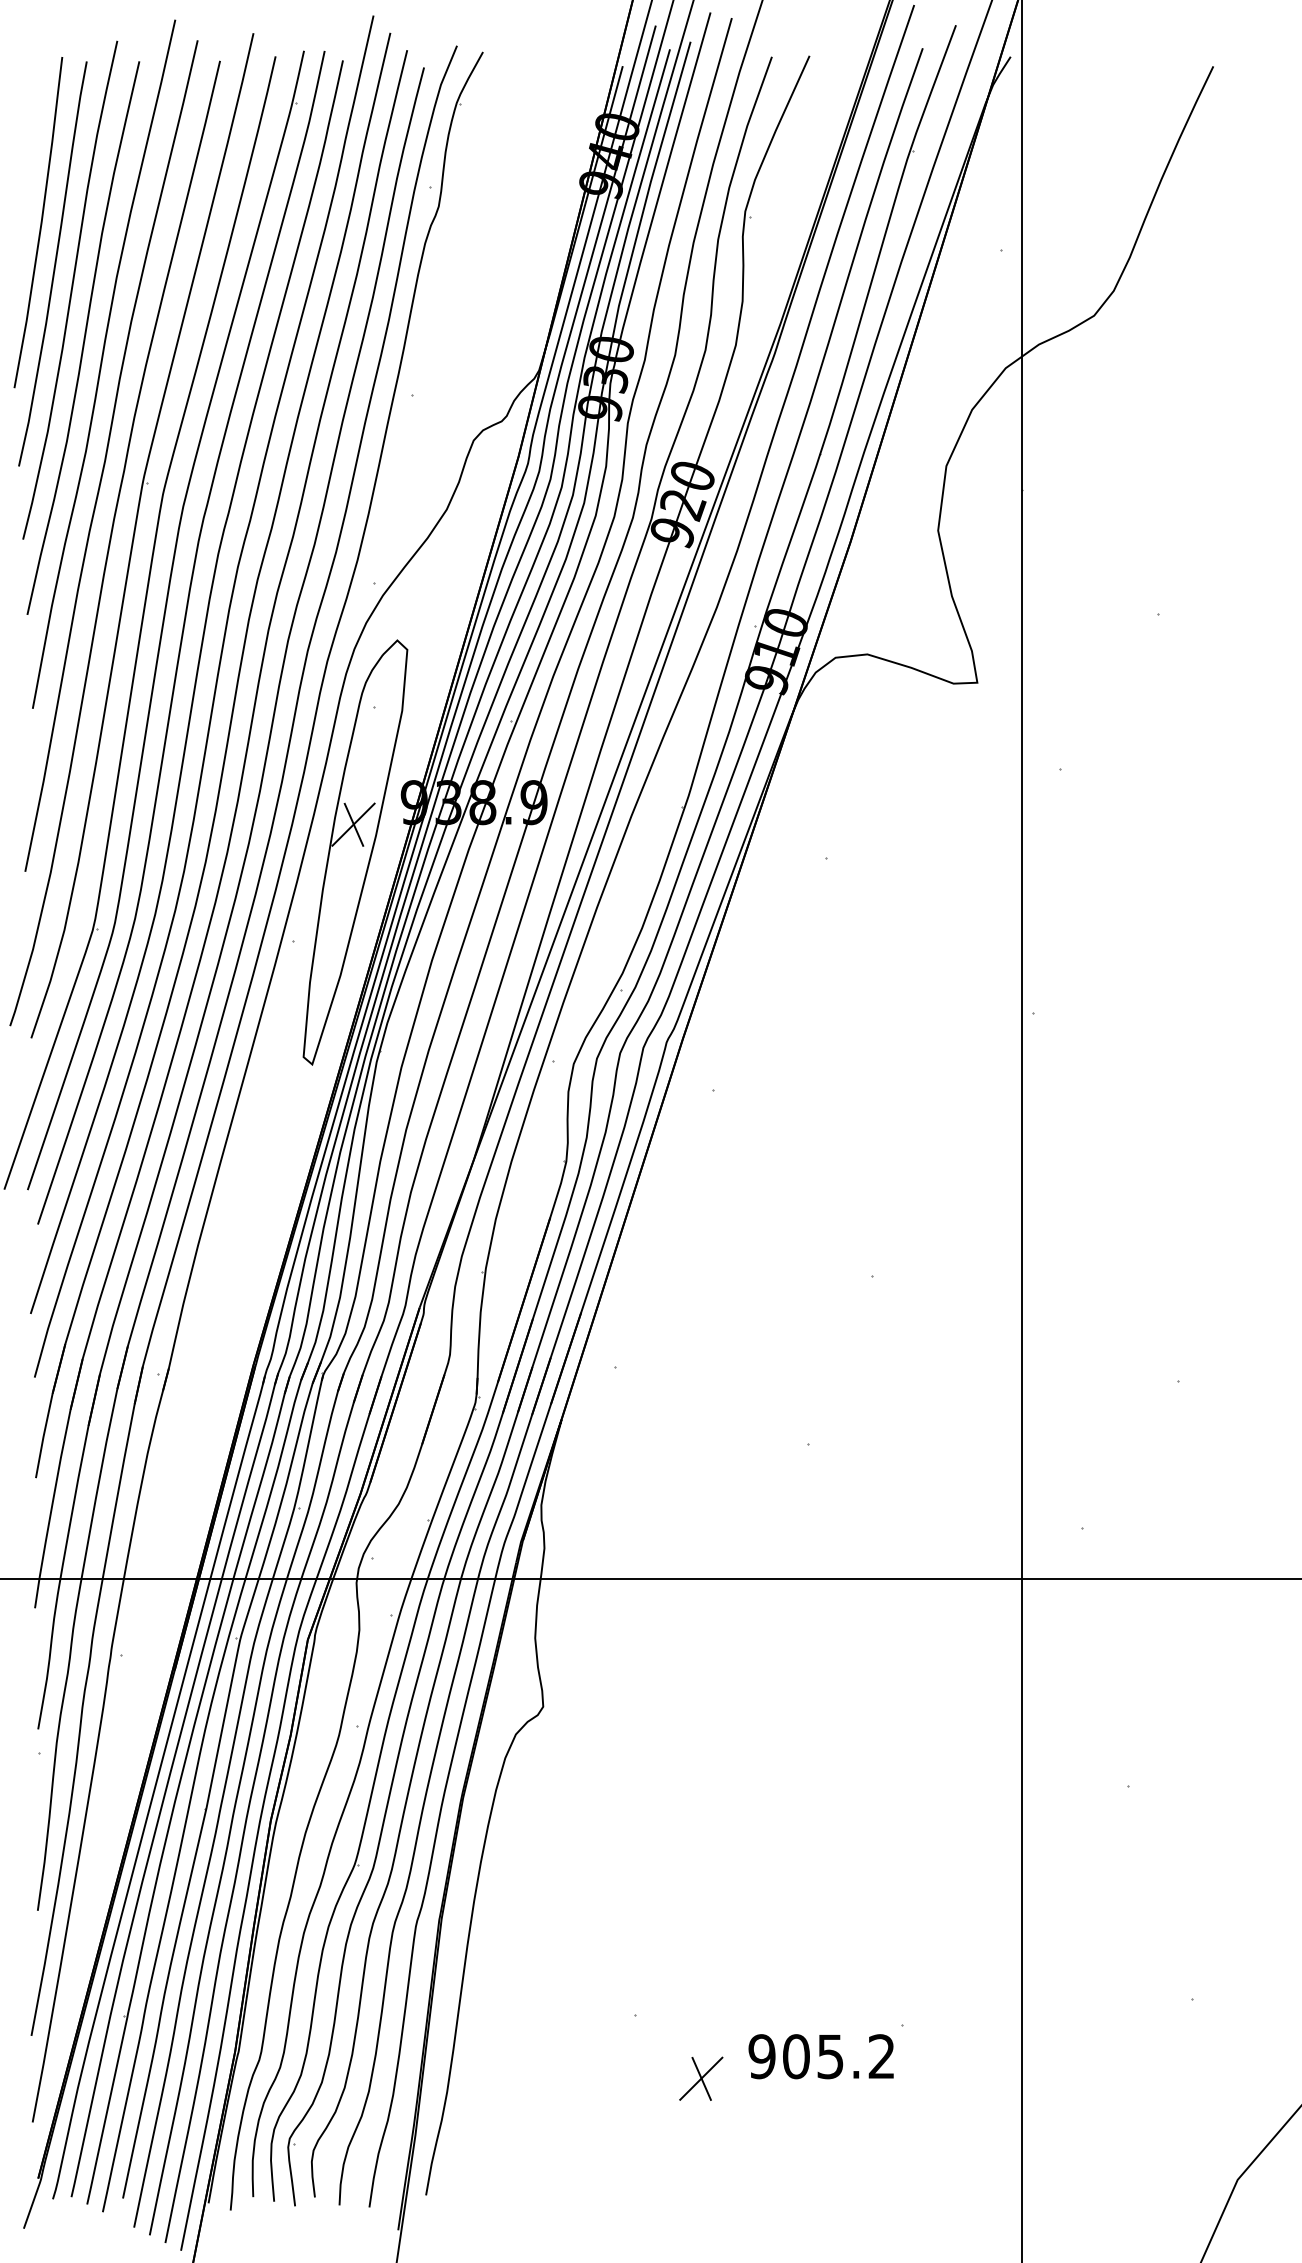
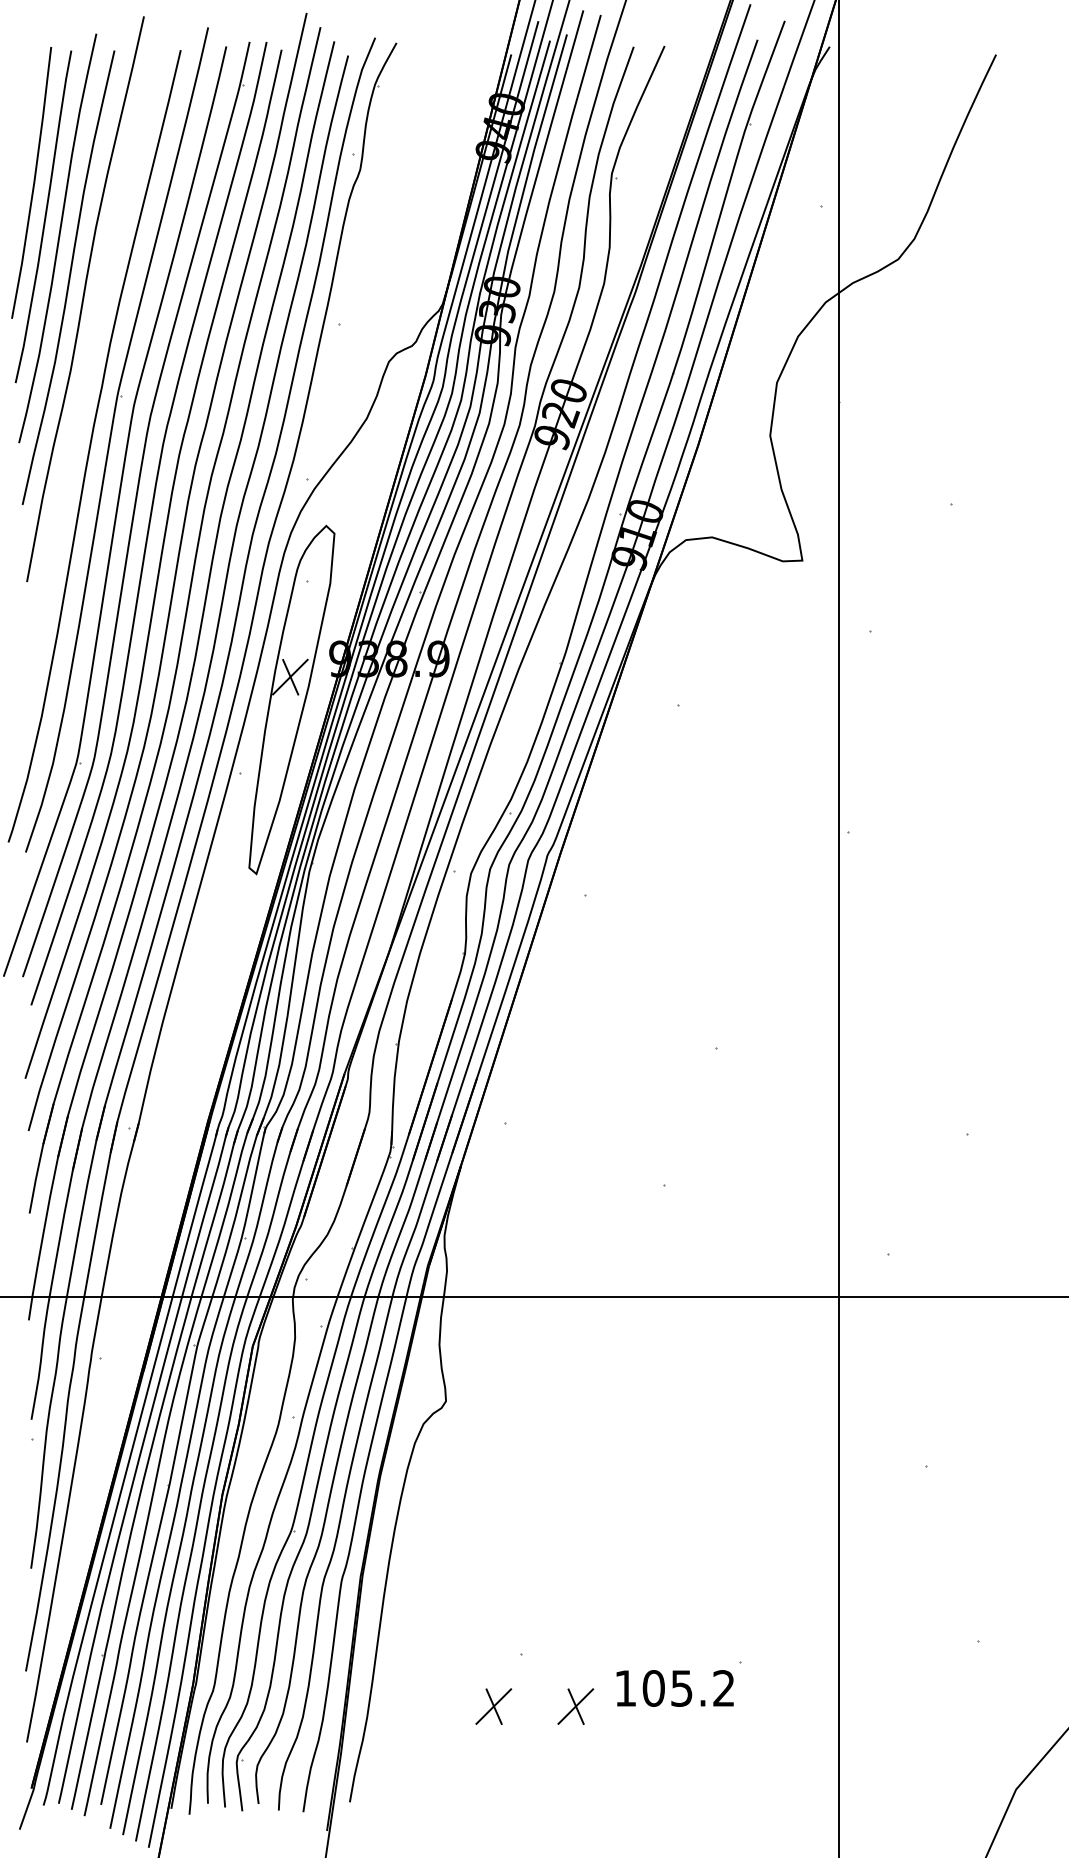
curve: (107, 454) -> (88, 373), removed
text: (761, 2056) -> (625, 1688), 905.2 -> 105.2
part: (601, 2078) -> (493, 1706), added

